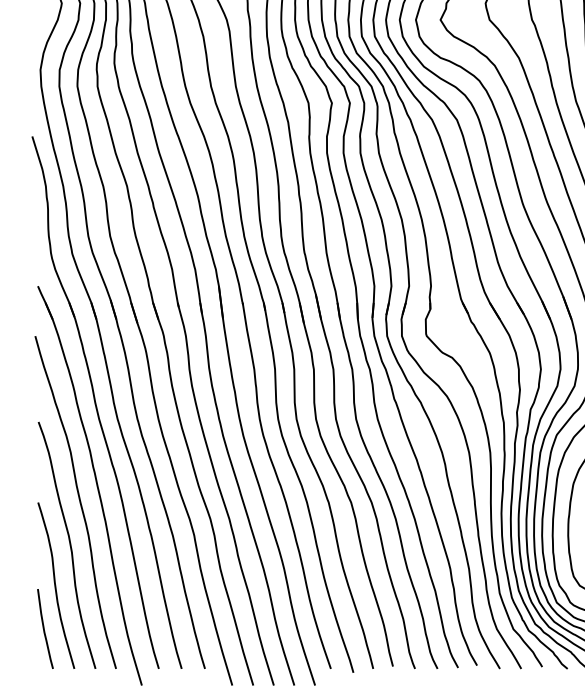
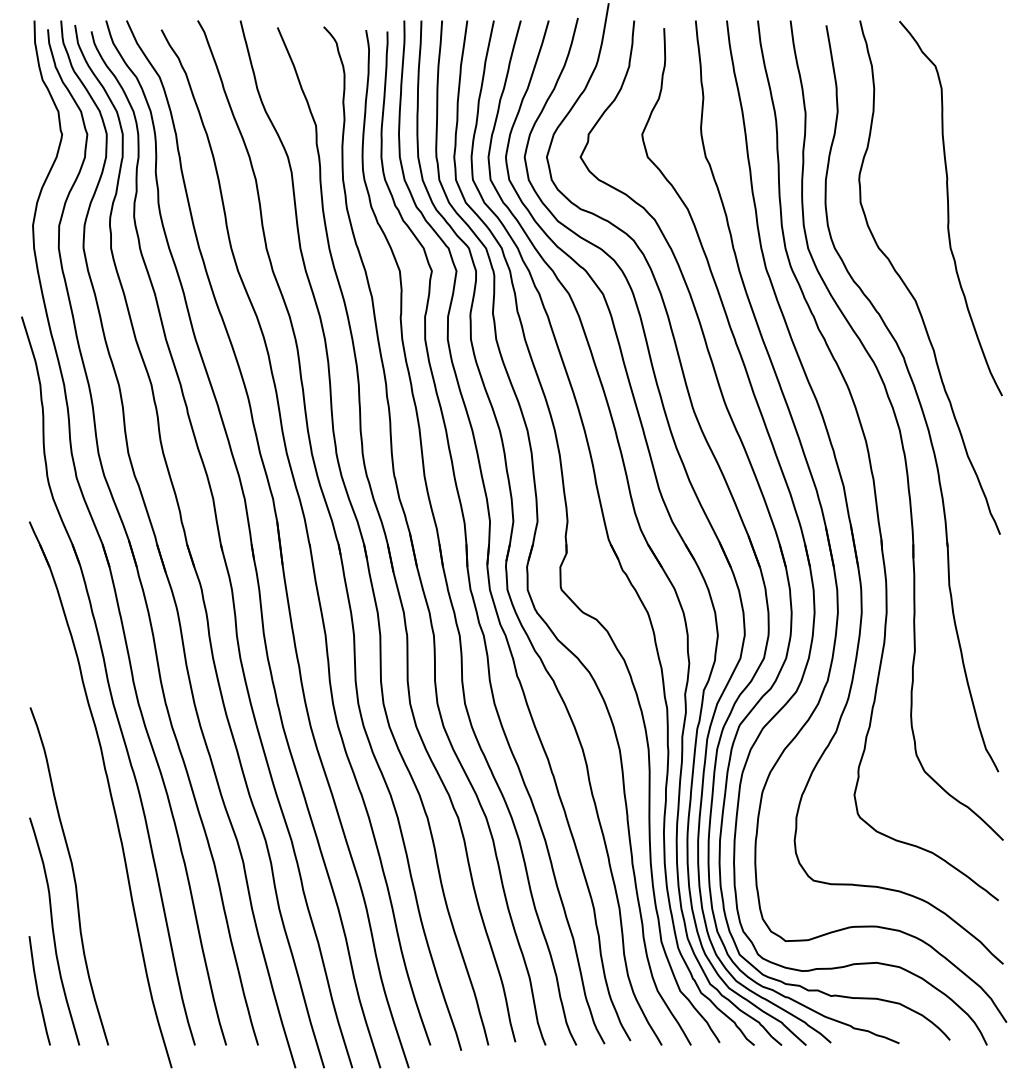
curve: (79, 502) -> (86, 817), removed

